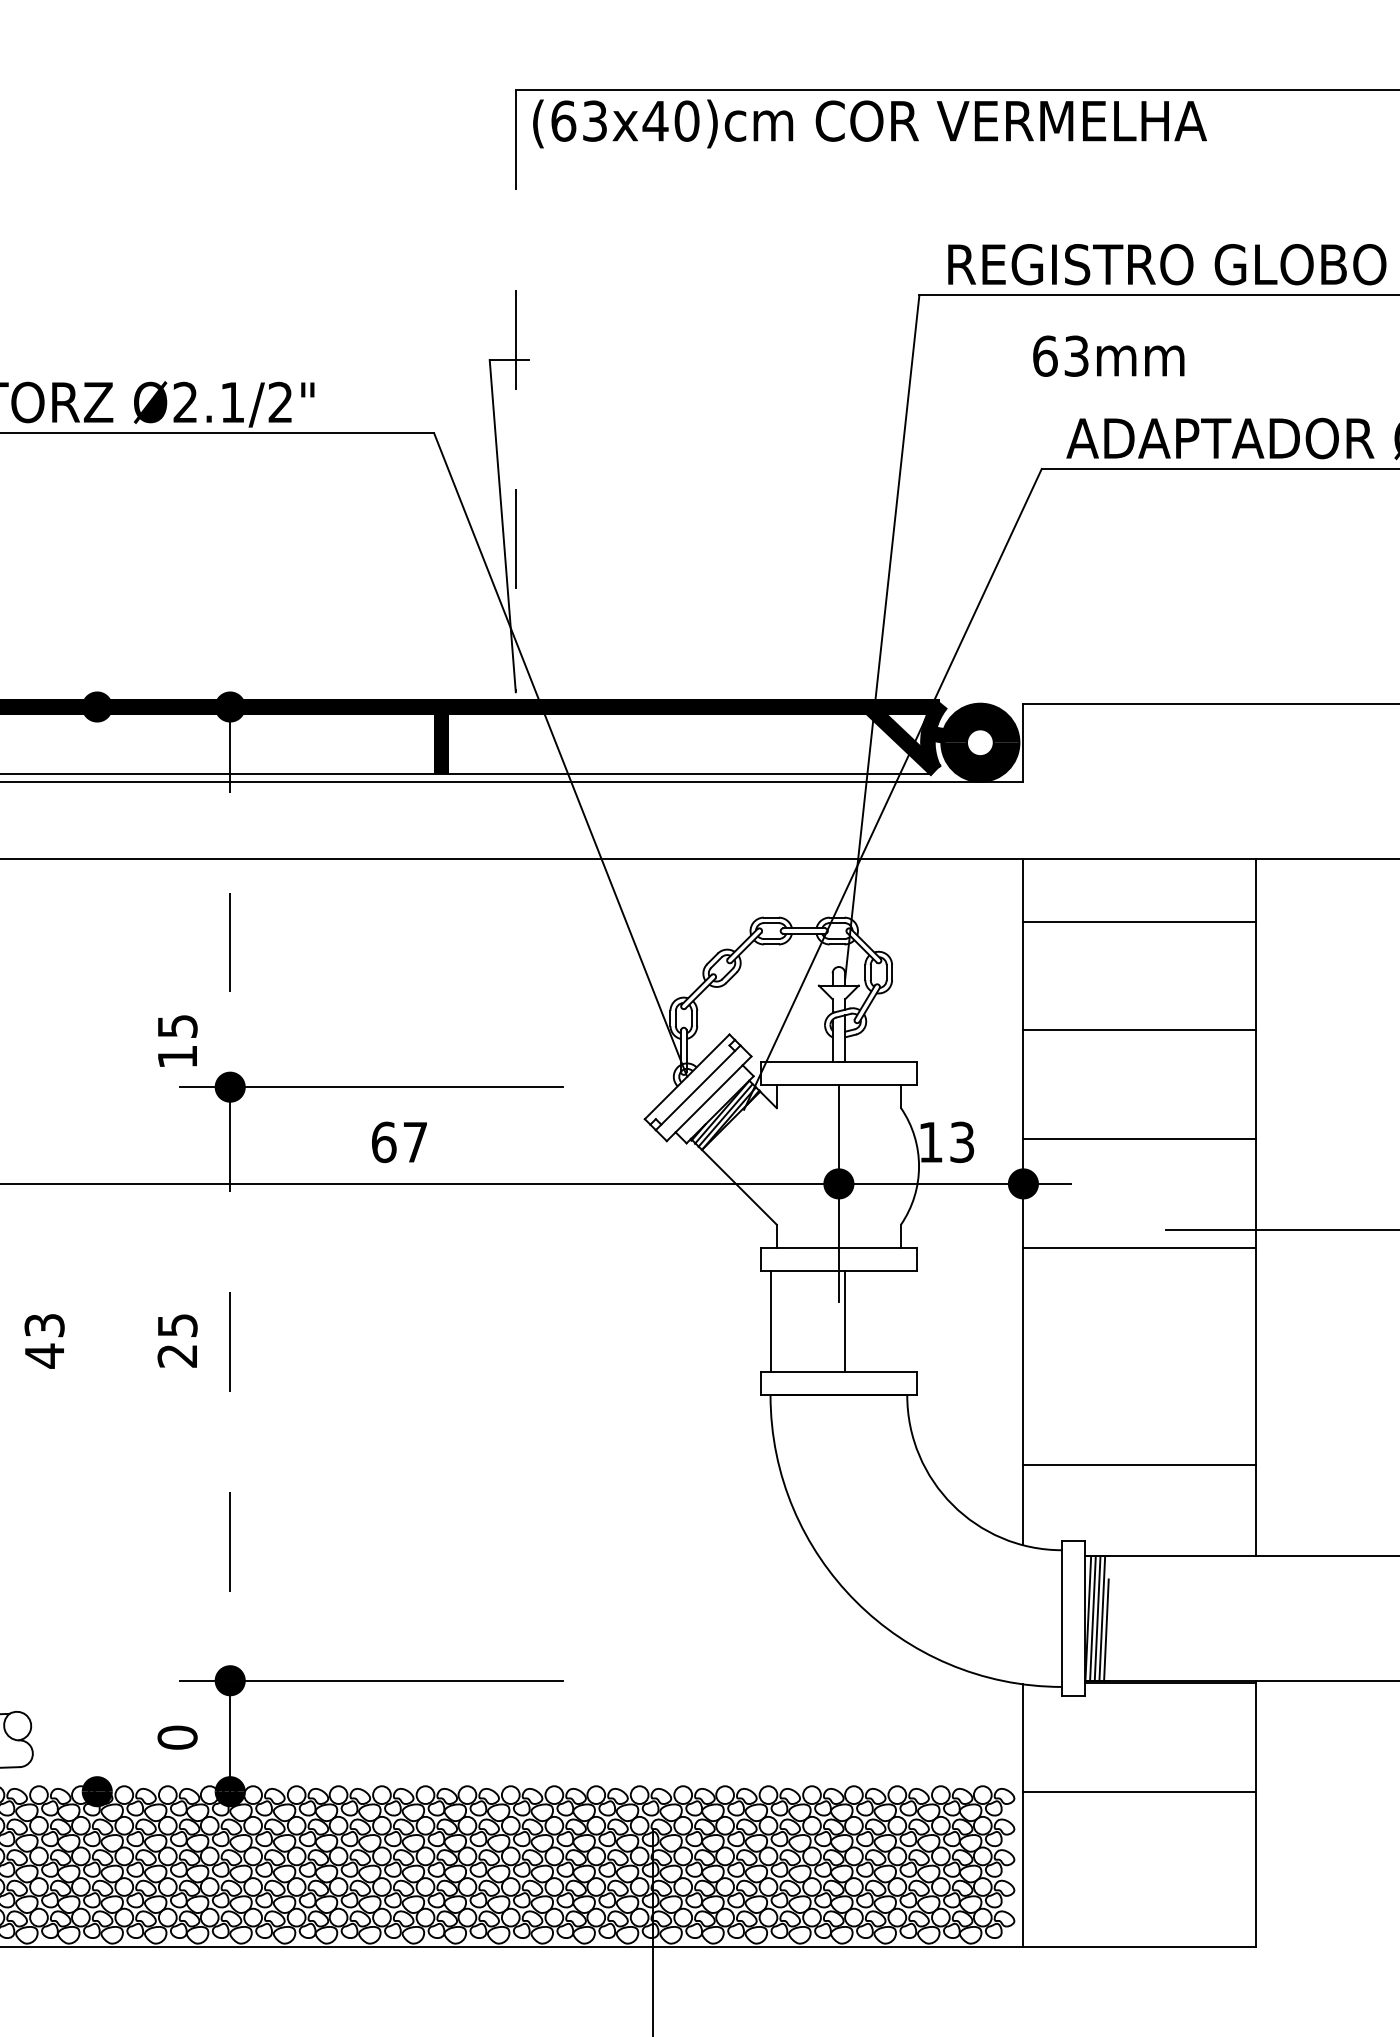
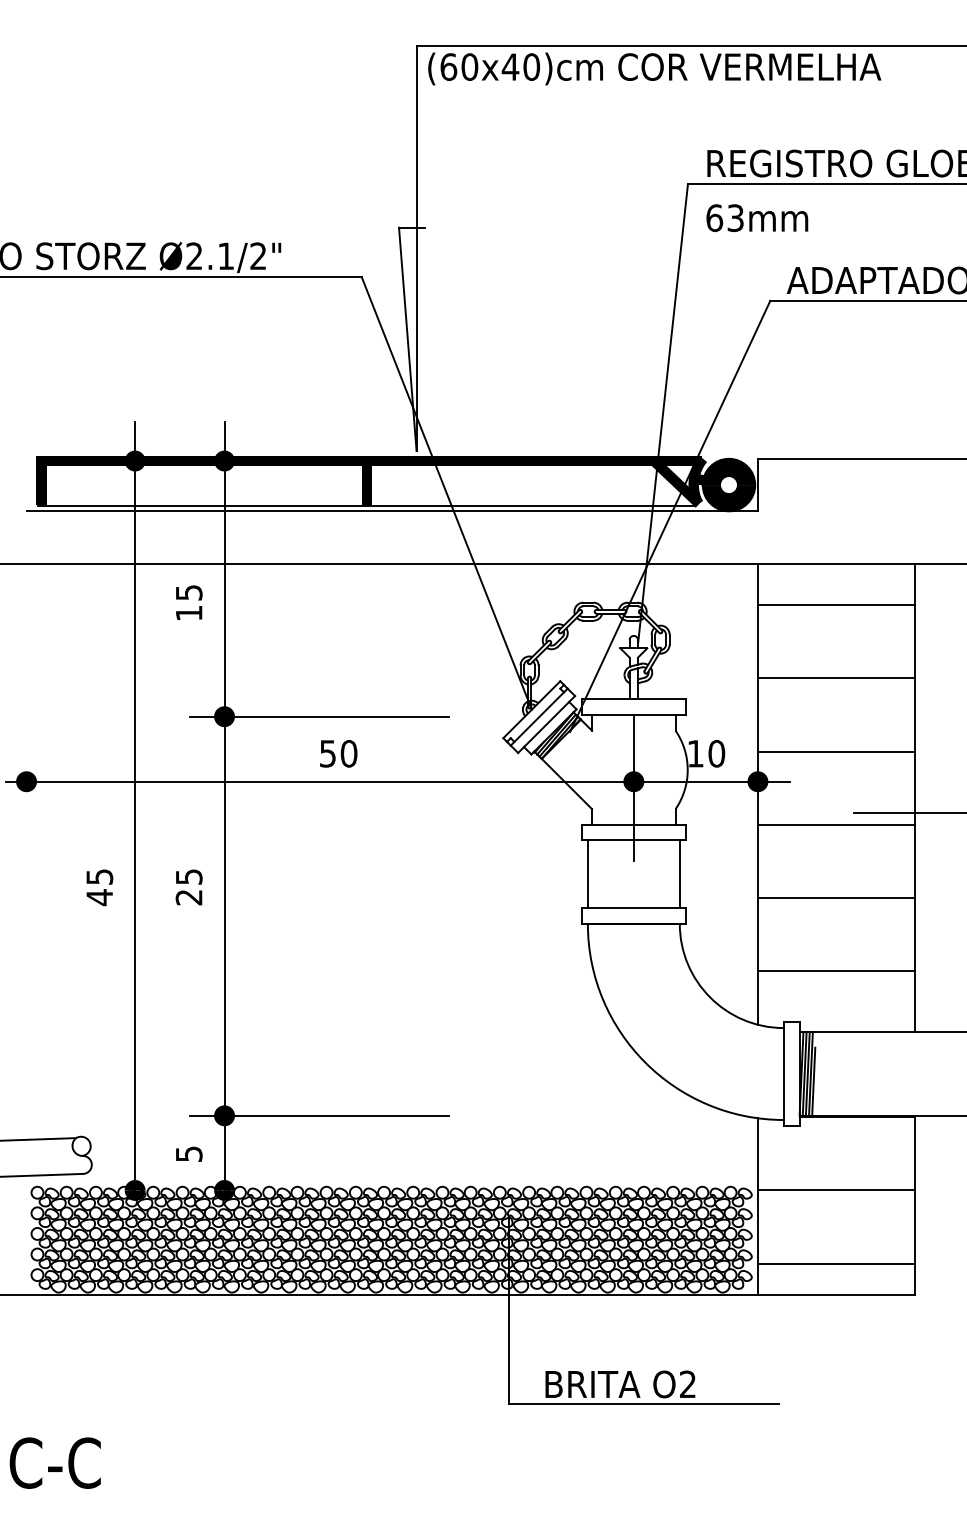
text: (594, 120) -> (469, 66), (63x40)cm -> (60x40)cm
text: (1109, 356) -> (757, 218), moved
line: (515, 390) -> (416, 248), dashed -> solid
text: (178, 1040) -> (189, 602), moved
text: (399, 1141) -> (338, 753), 67 -> 50
text: (961, 1141) -> (716, 753), 13 -> 10
line: (230, 1219) -> (224, 805), dashed -> solid
line: (97, 1220) -> (135, 806), added
line: (844, 1321) -> (679, 874), moved
text: (44, 1324) -> (99, 876), 43 -> 45
line: (1138, 1356) -> (835, 897), added
text: (176, 1738) -> (188, 1154), 0 -> 5
line: (1138, 1900) -> (835, 1263), added

